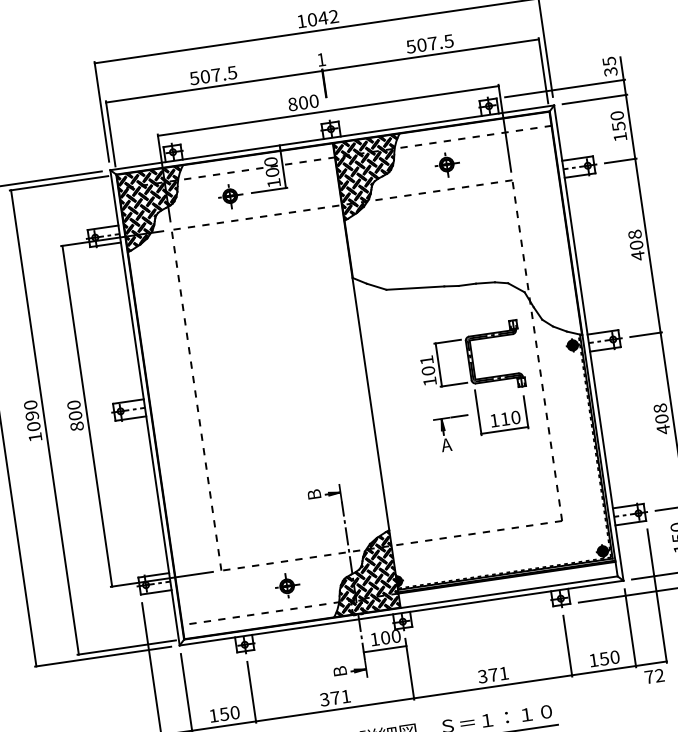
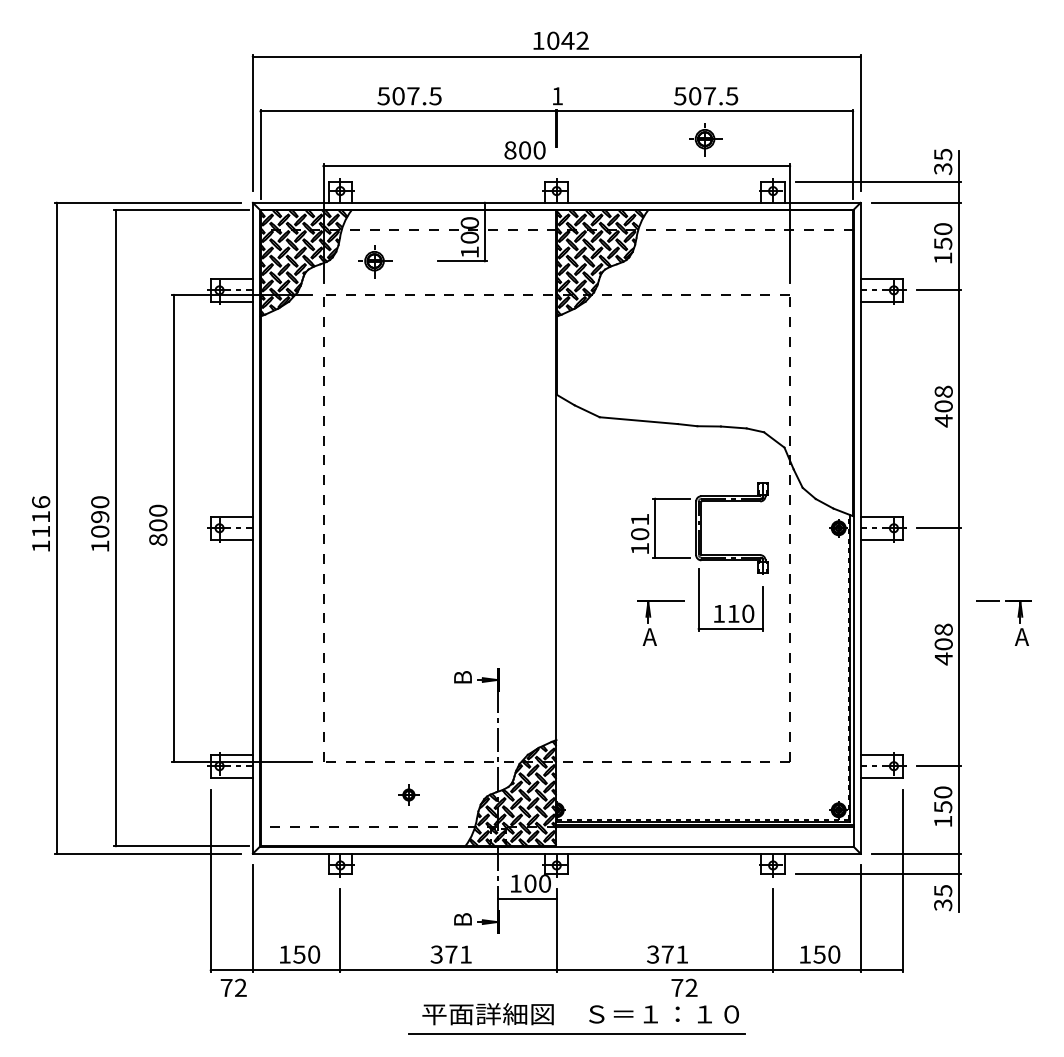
part: (447, 164) -> (705, 139), moved
part: (230, 196) -> (375, 261), moved
part: (287, 585) -> (409, 794), size x0.6
text: (654, 676) -> (684, 987), moved

